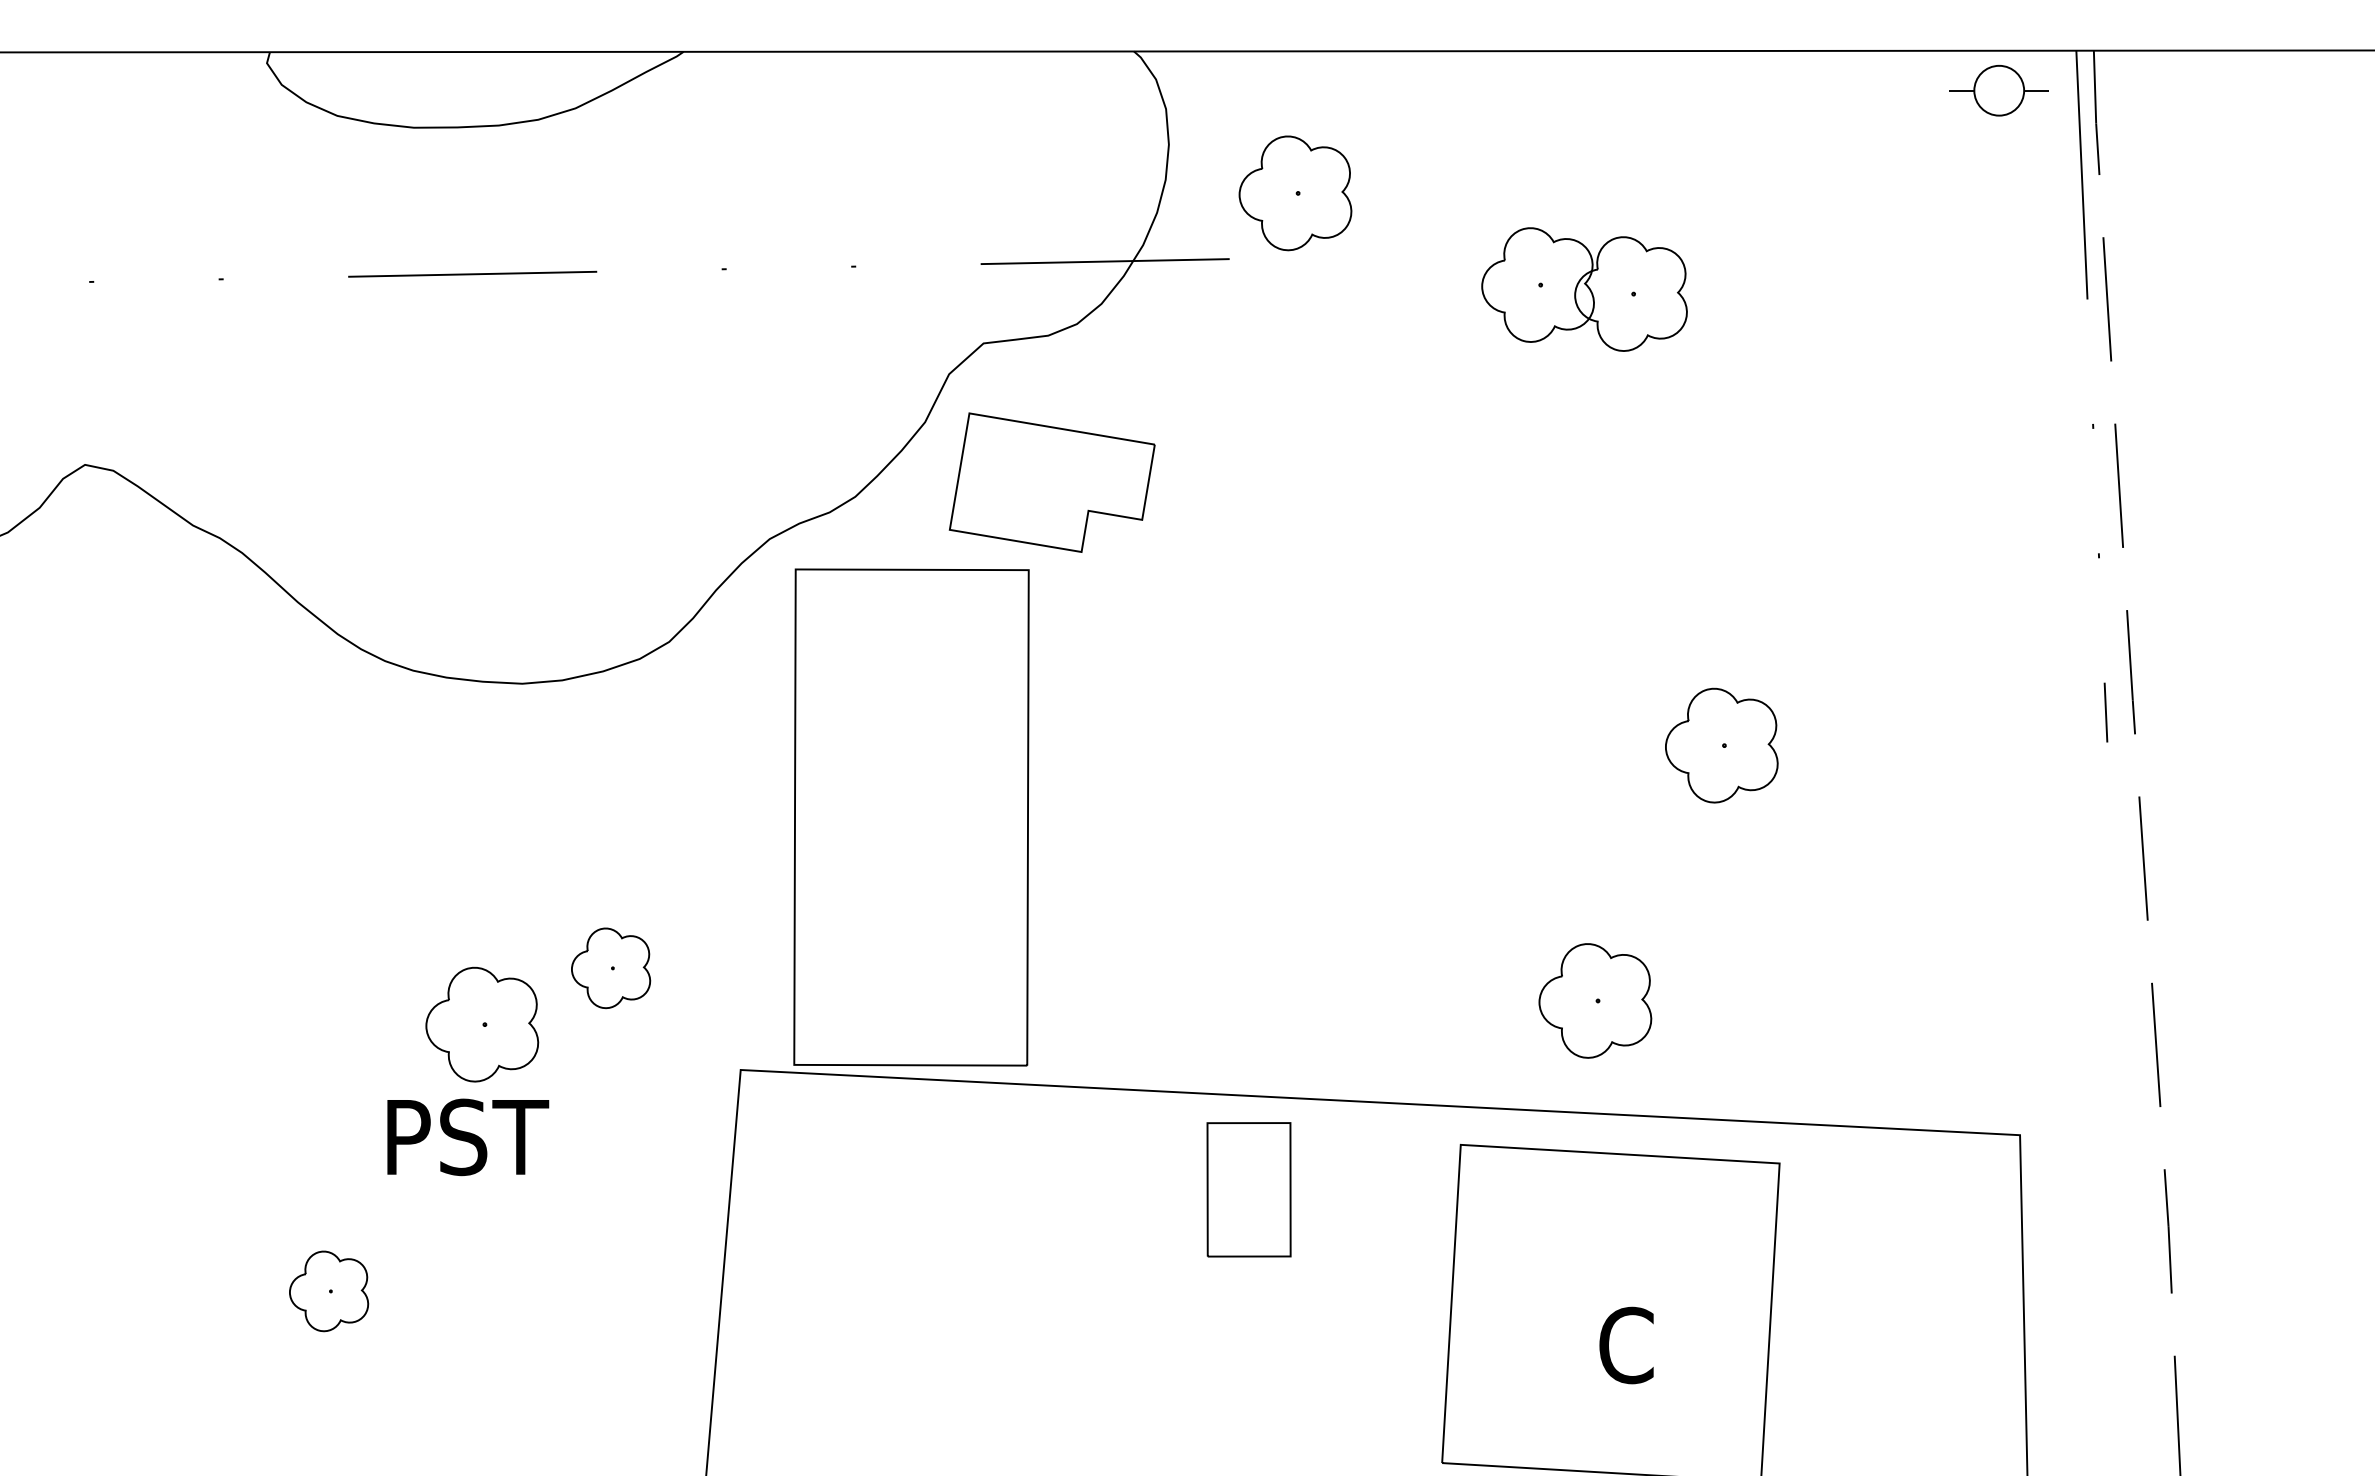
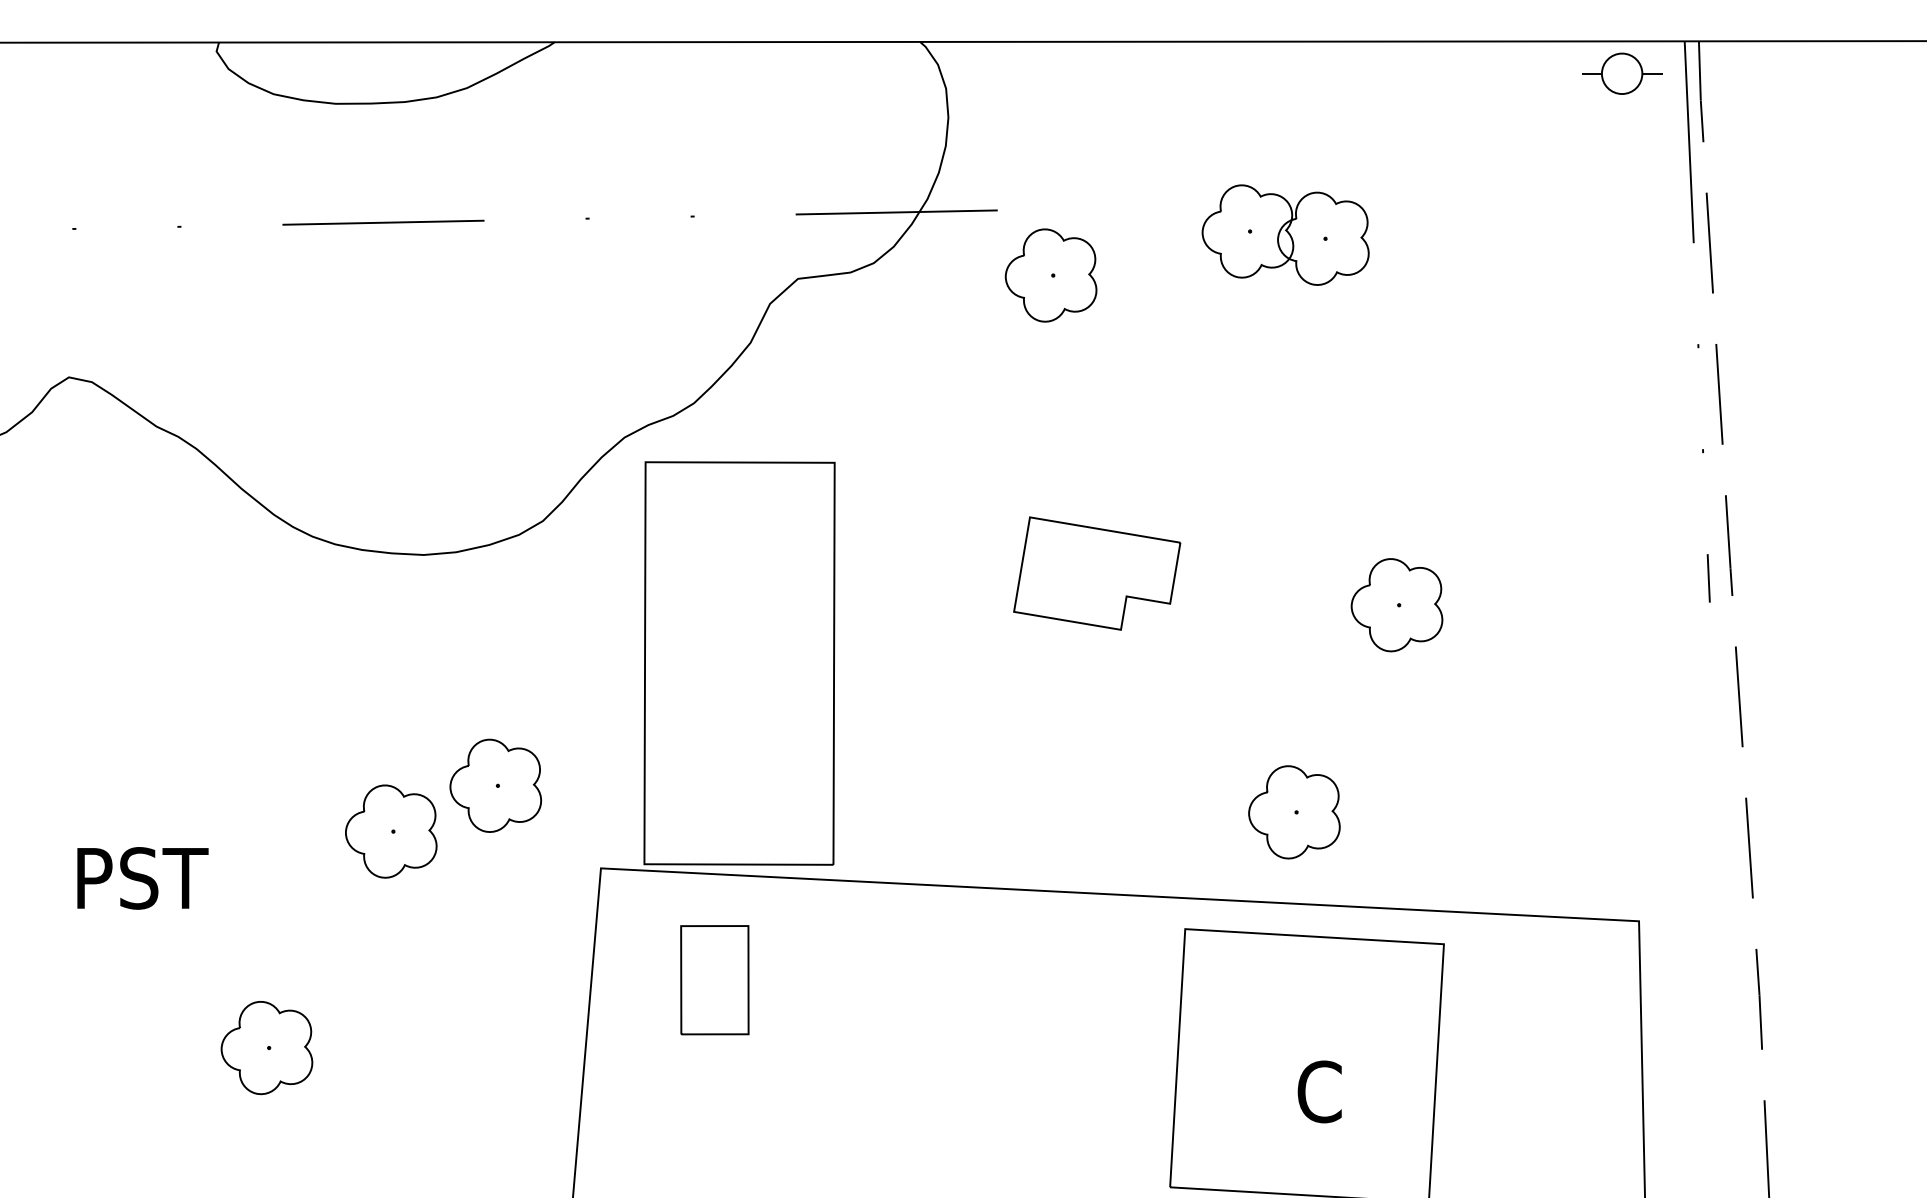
part: (1295, 193) -> (1051, 275), moved
part: (1051, 482) -> (1096, 573), moved
part: (610, 968) -> (495, 786), size x1.43
text: (468, 1137) -> (143, 878), moved
part: (1248, 1189) -> (714, 979), moved
part: (328, 1291) -> (266, 1048), size x1.43

